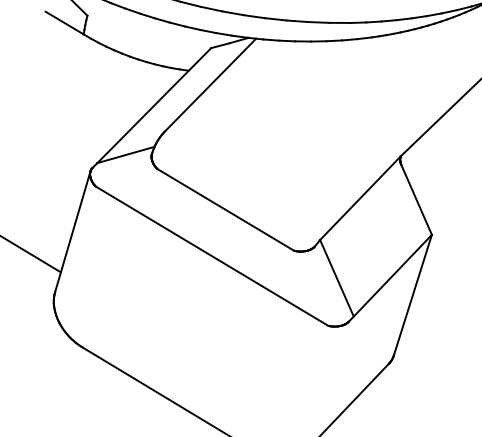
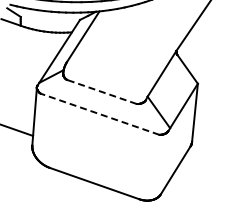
line: (224, 208) -> (101, 91), solid -> dashed
line: (212, 256) -> (100, 114), solid -> dashed

